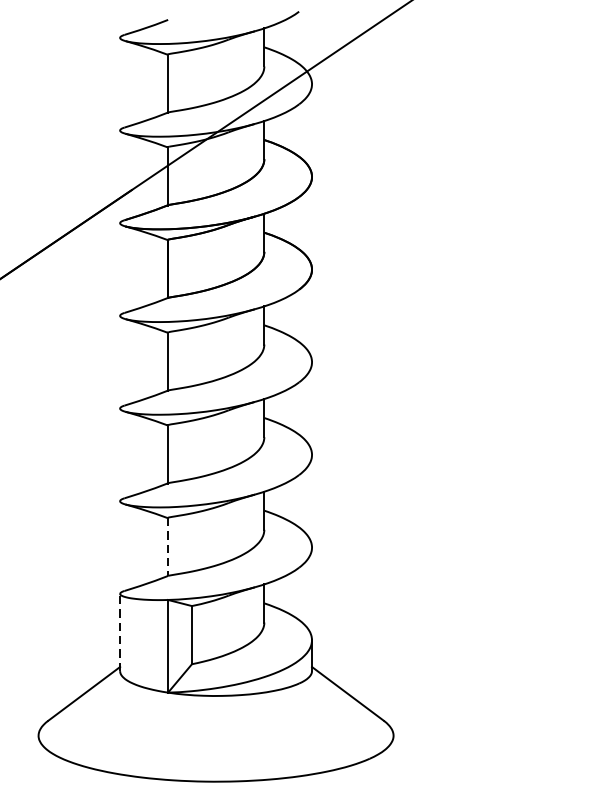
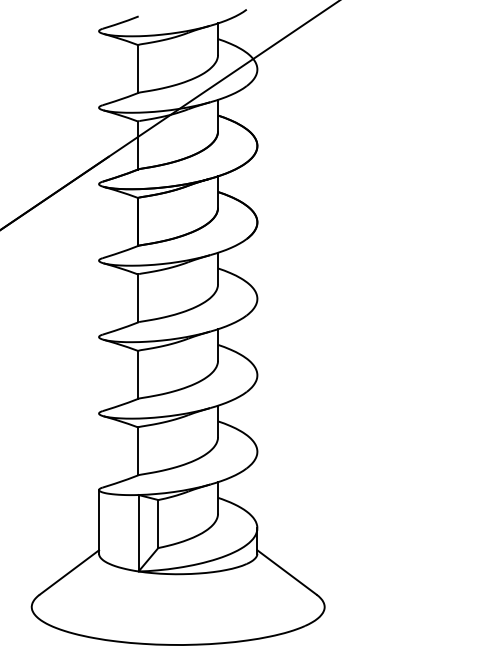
line: (167, 547) -> (138, 451), dashed -> solid
line: (120, 632) -> (99, 521), dashed -> solid

